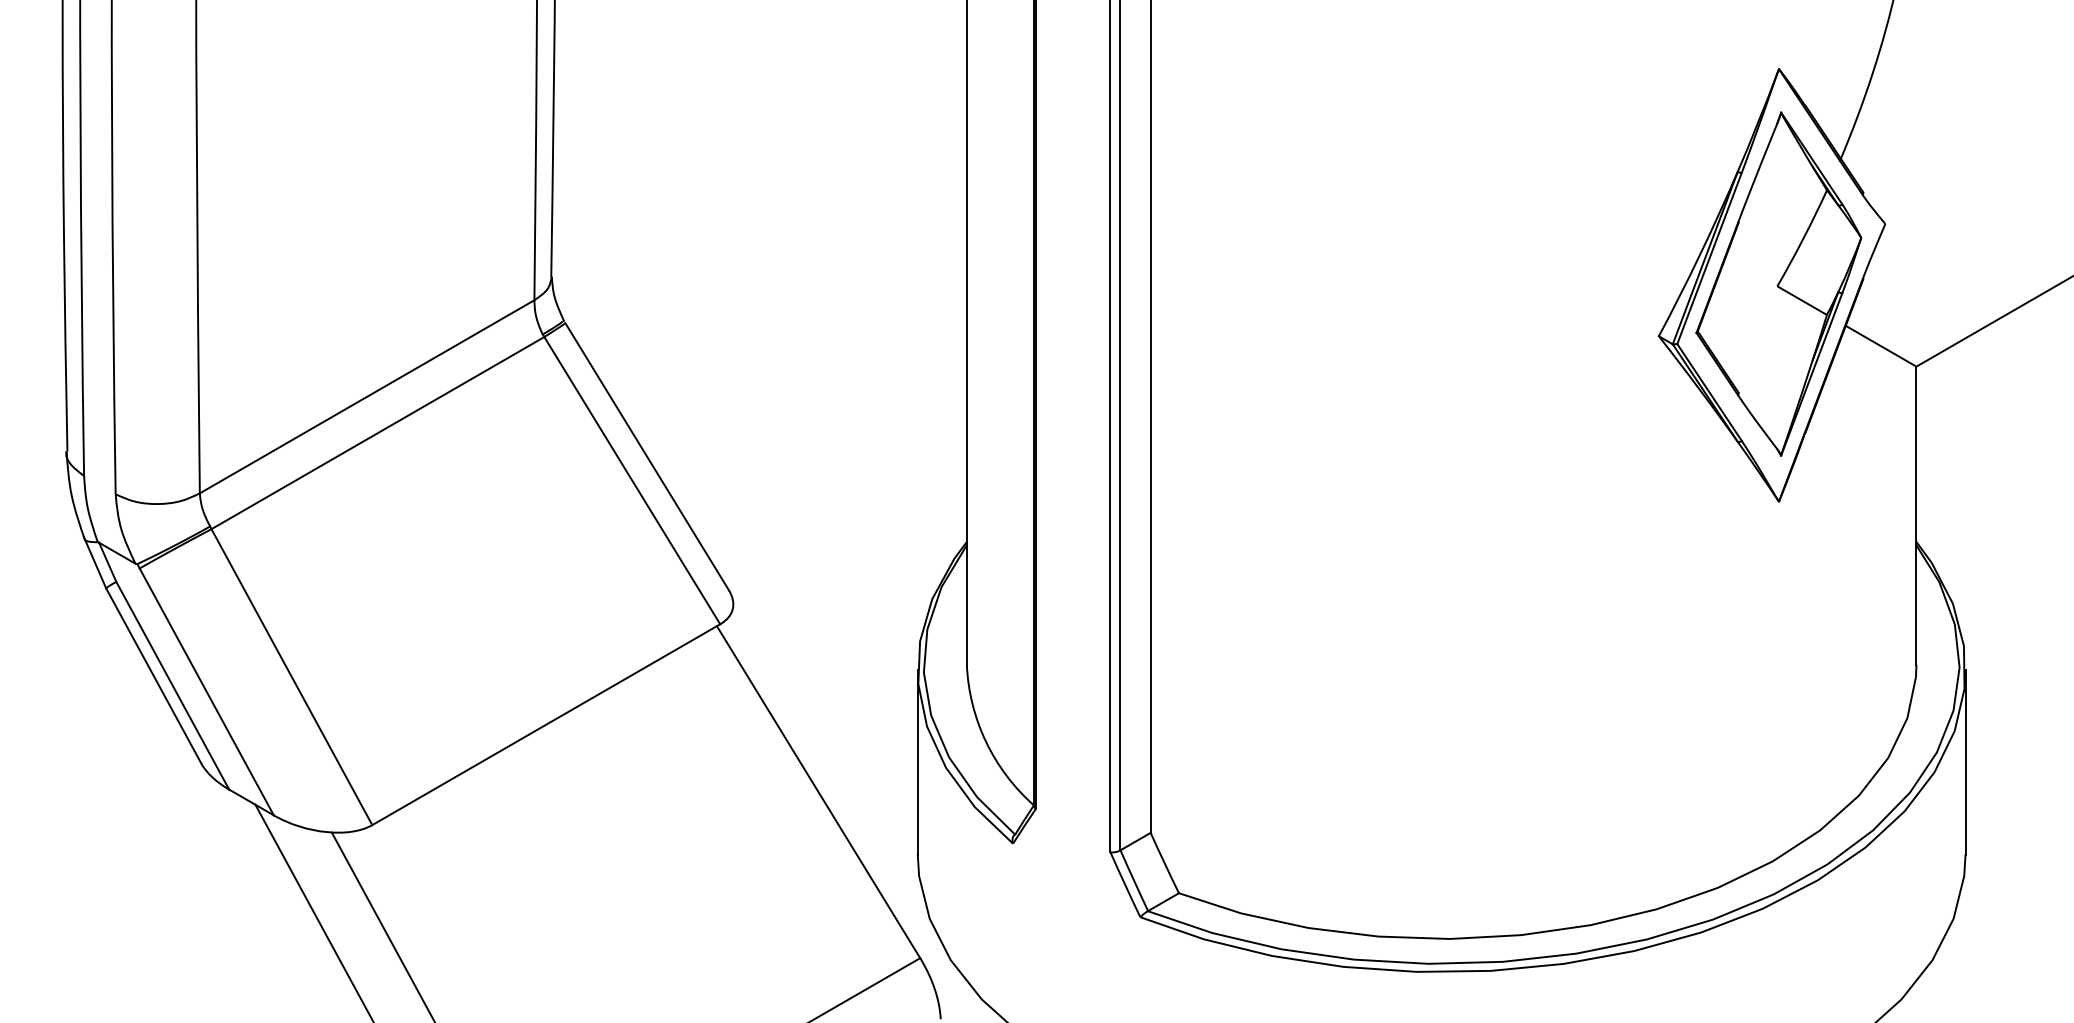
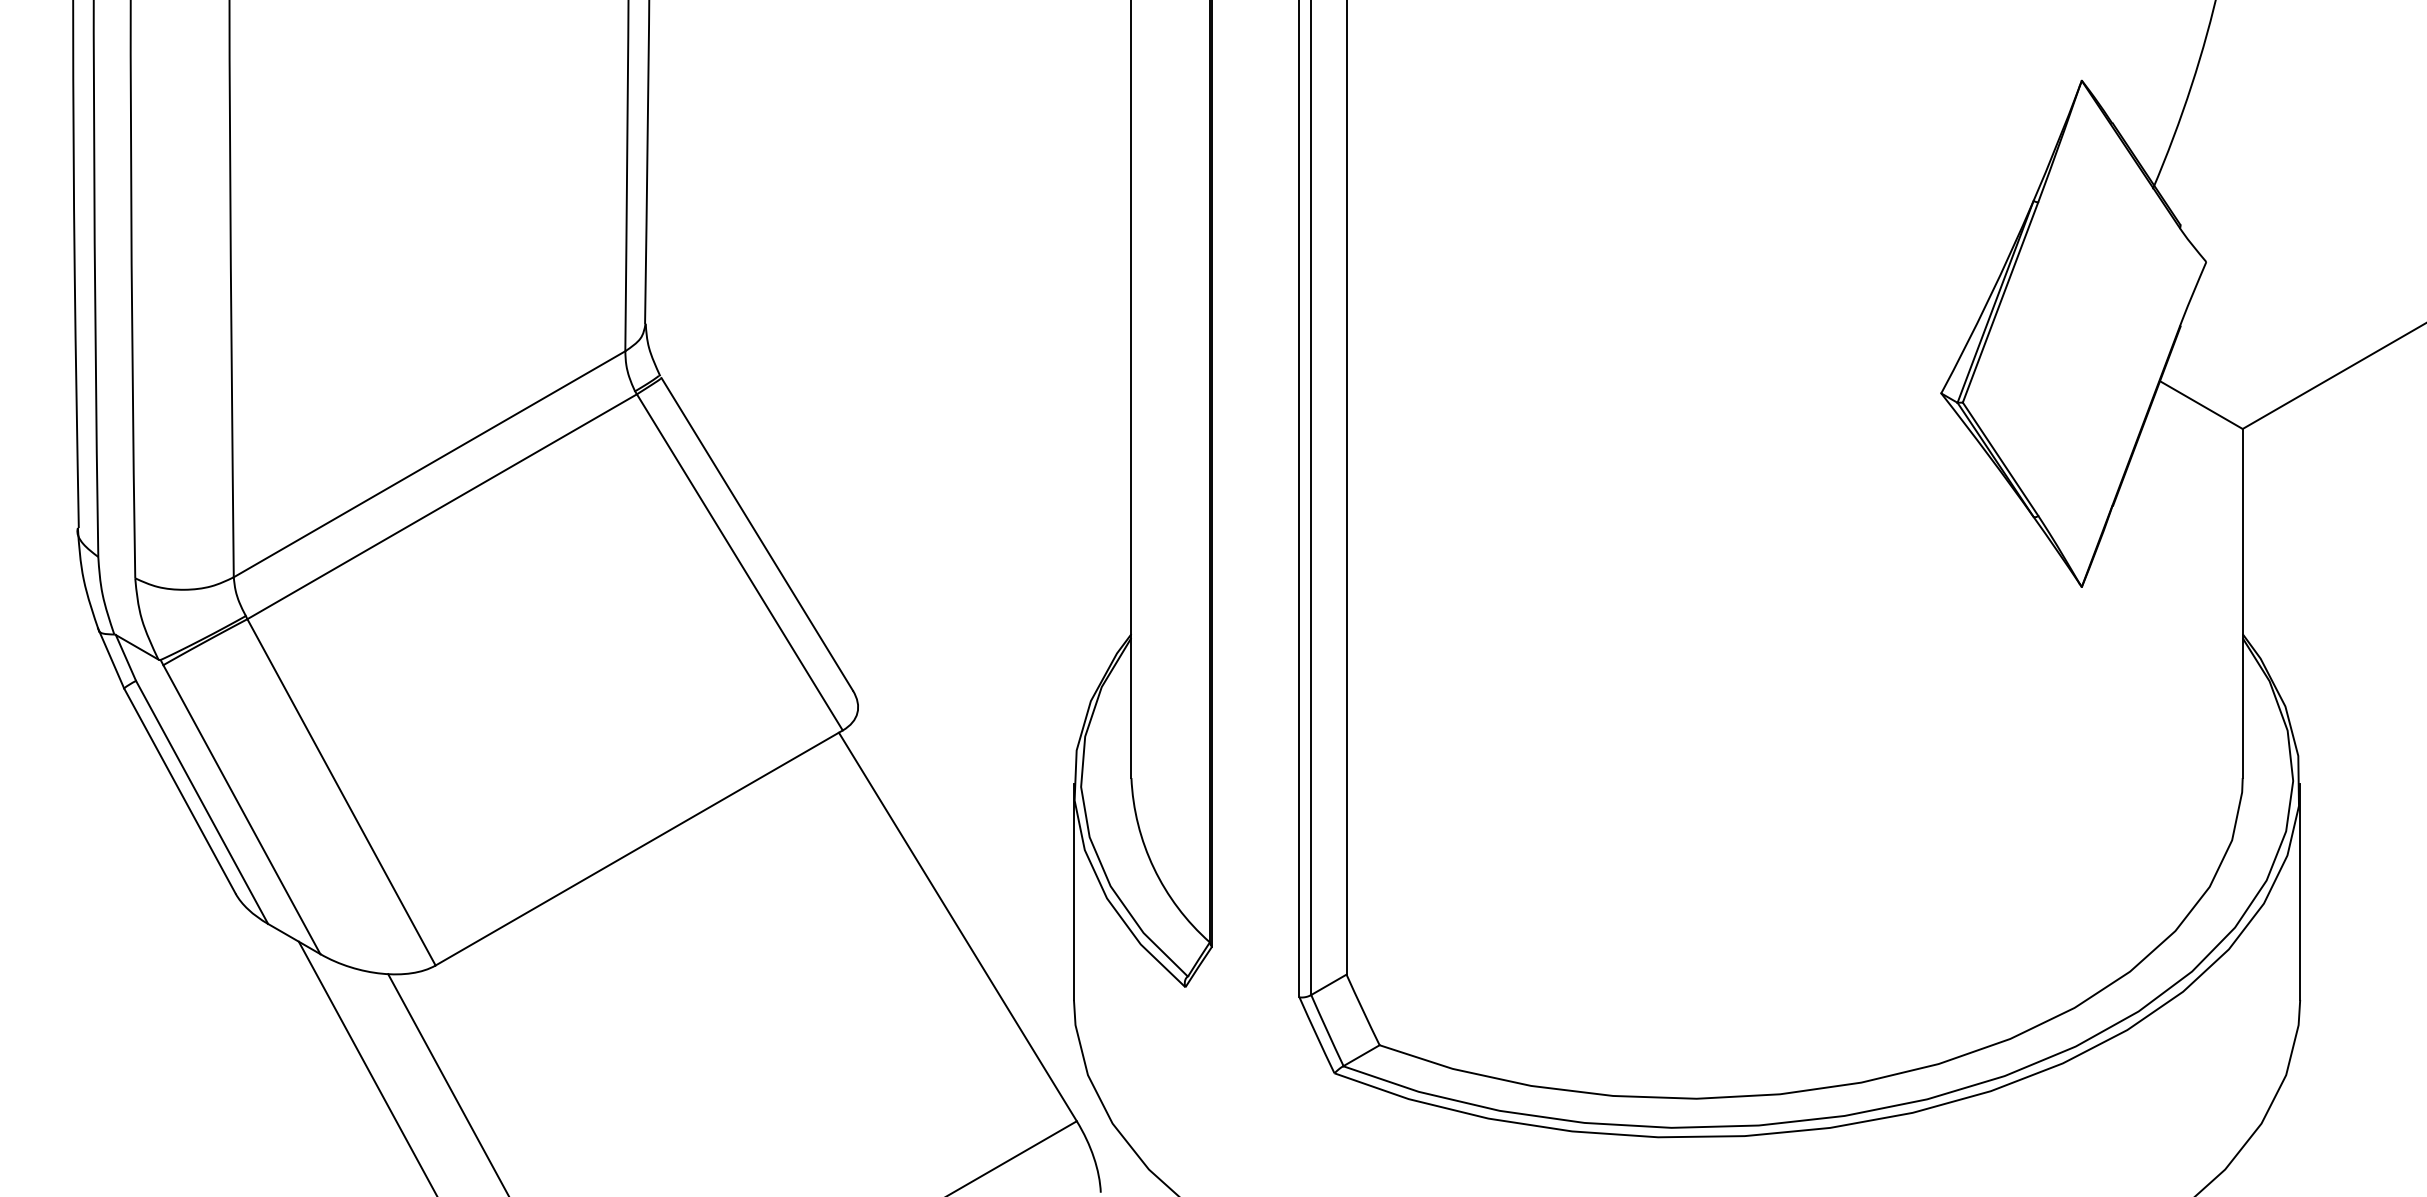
part: (1778, 283) -> (2081, 331), removed

